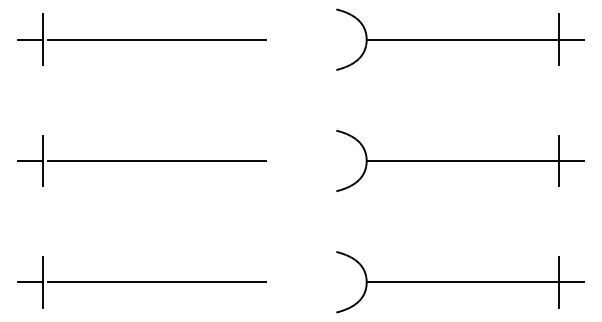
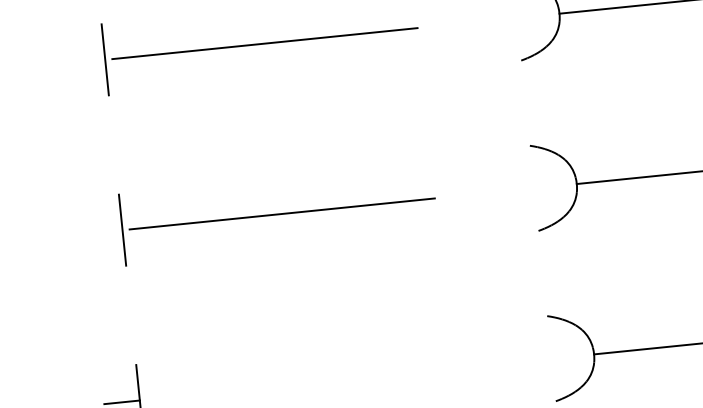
line: (30, 39) -> (87, 61), removed
line: (30, 160) -> (104, 231), removed
line: (156, 282) -> (298, 384), removed

